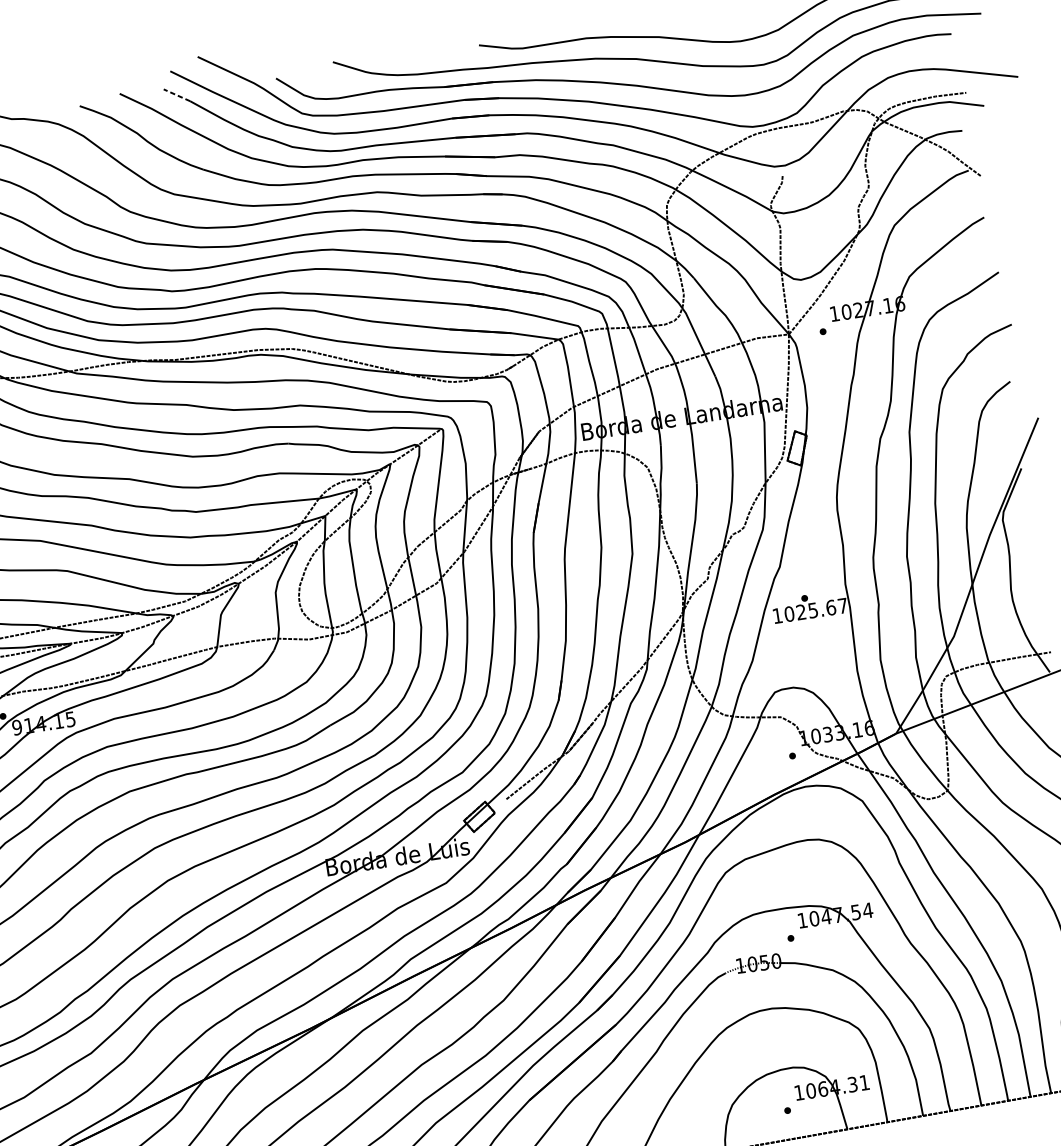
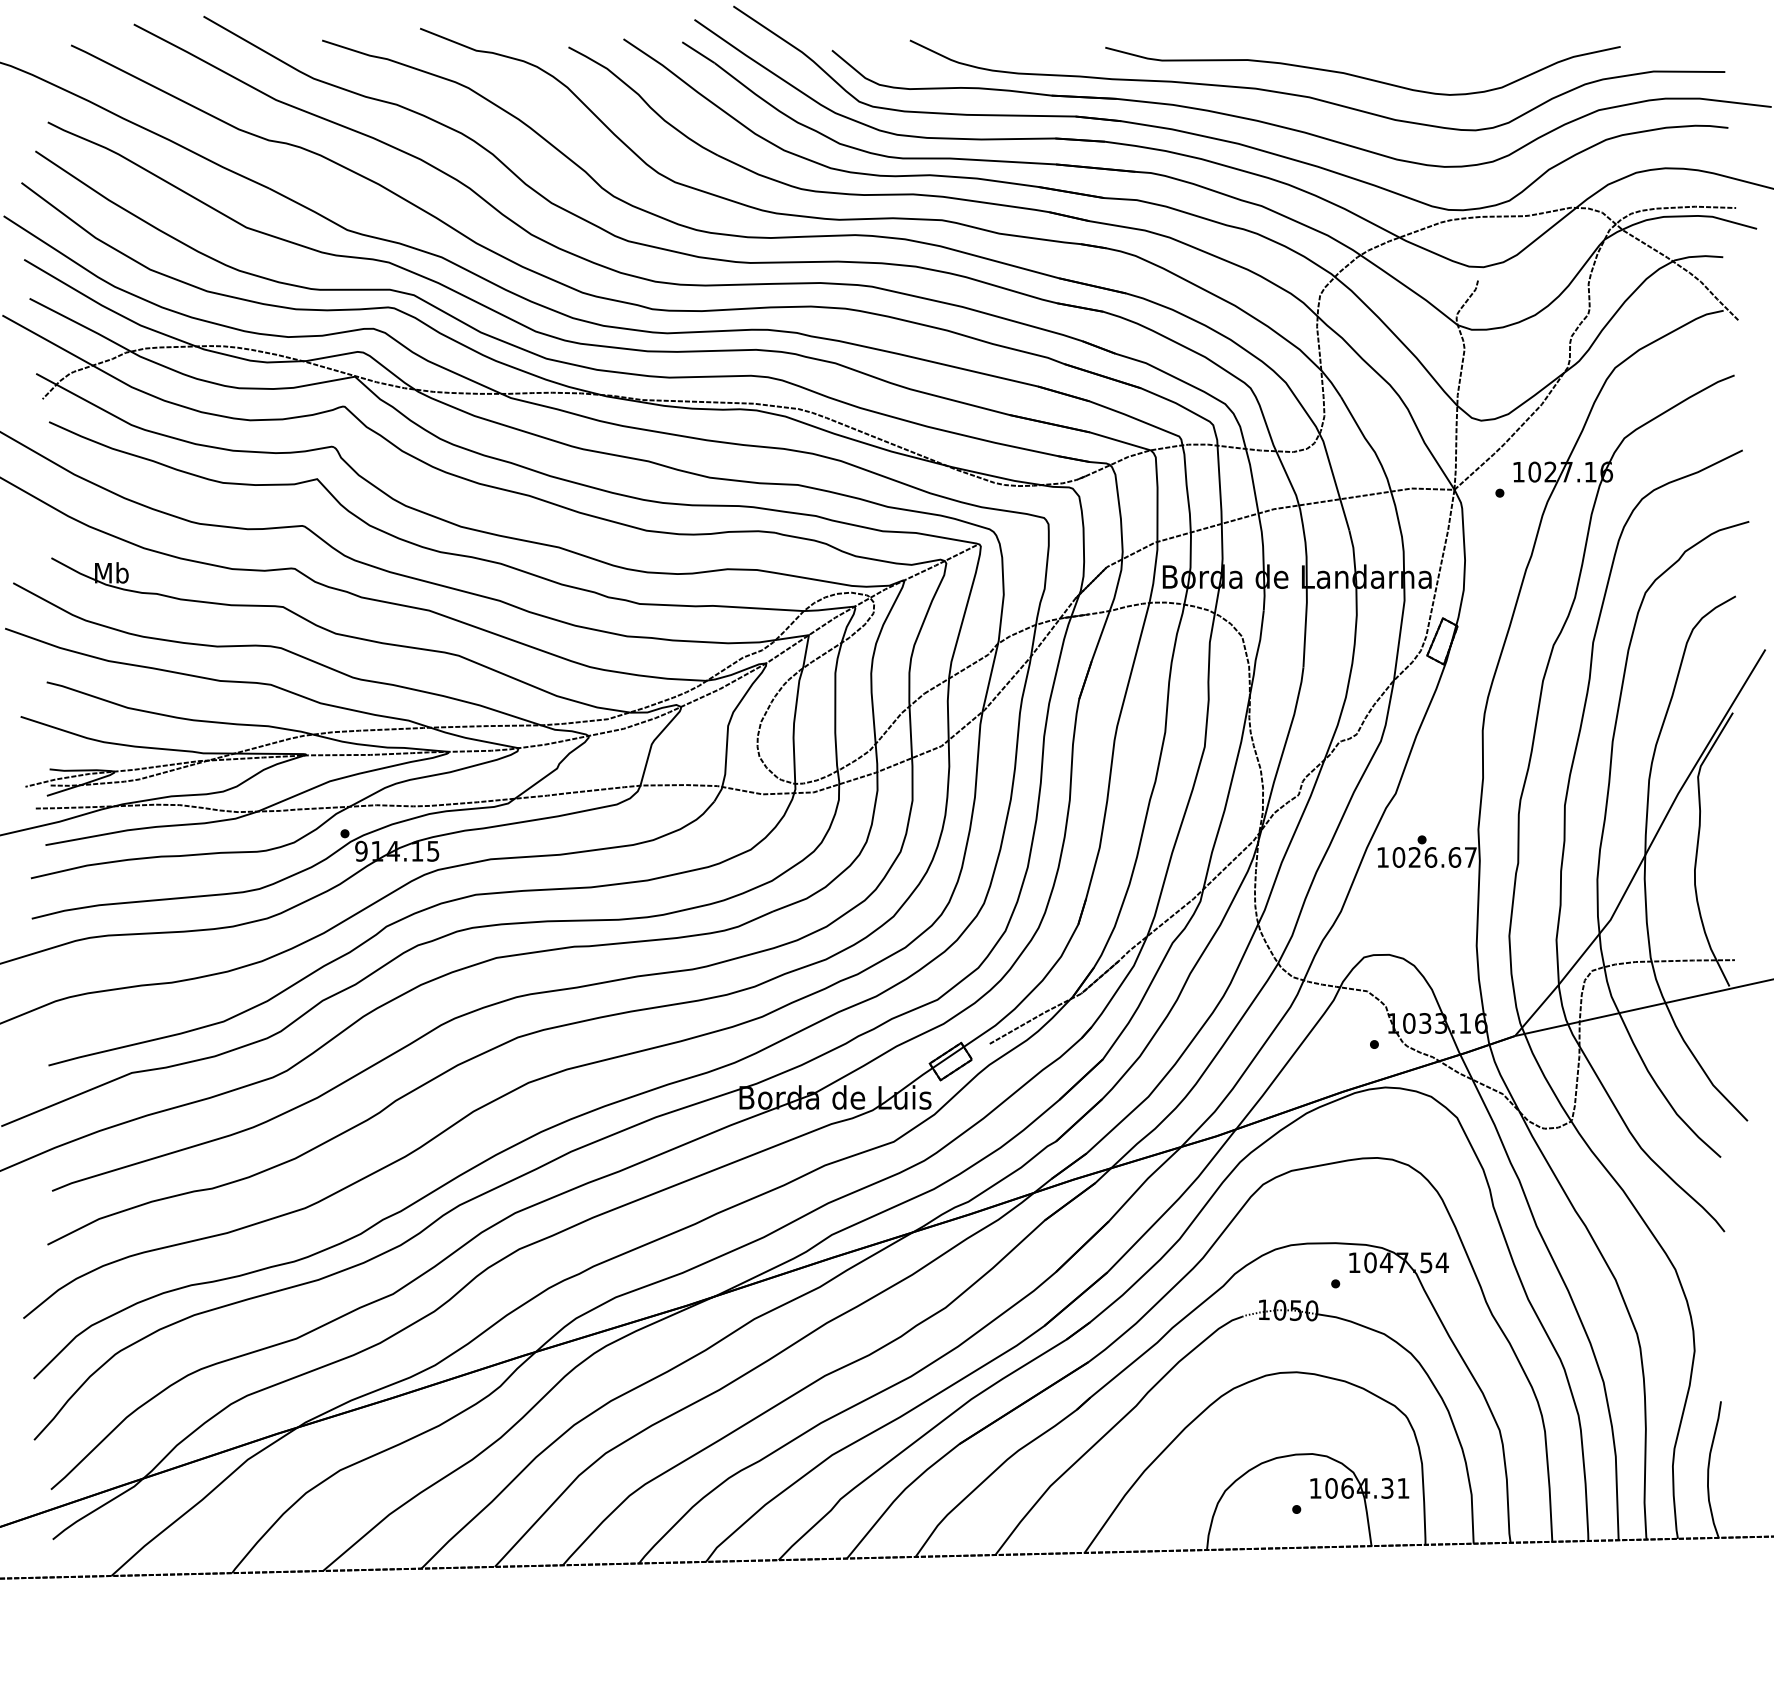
line: (177, 95) -> (698, 52), dashed -> solid
text: (812, 610) -> (1430, 857), 1025.67 -> 1026.67

